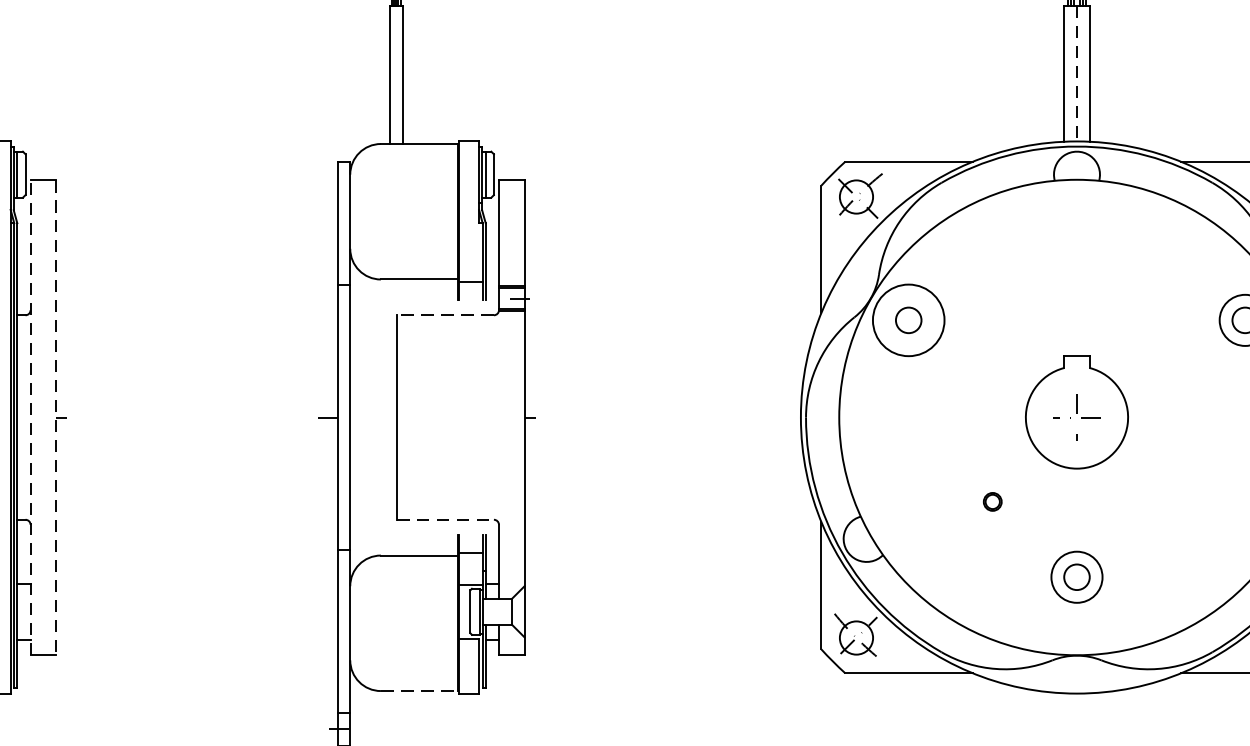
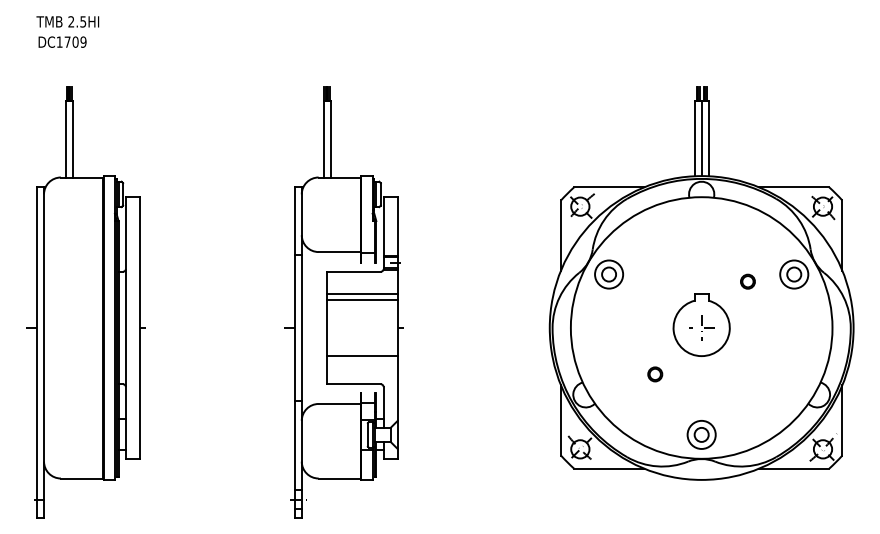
line: (1076, 74) -> (701, 139), dashed -> solid
line: (446, 314) -> (354, 271), dashed -> solid
circle: (909, 320) -> (609, 274), size x0.71
circle: (1160, 333) -> (747, 281), added
line: (460, 356) -> (362, 294), added
line: (460, 365) -> (362, 299), added
line: (29, 418) -> (125, 328), dashed -> solid
line: (55, 418) -> (139, 328), dashed -> solid
line: (460, 469) -> (362, 356), added
circle: (993, 502) -> (655, 374), size x1.43
line: (446, 520) -> (354, 384), dashed -> solid
part: (1076, 576) -> (701, 434), moved
line: (420, 691) -> (340, 478), dashed -> solid

